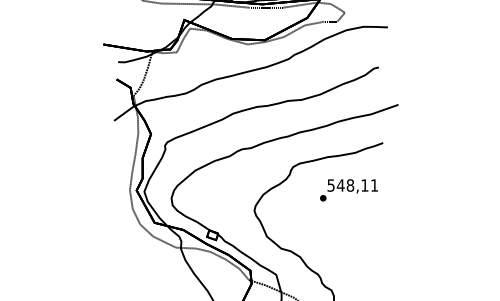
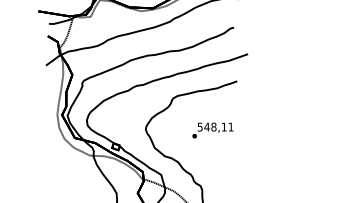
text: (348, 190) -> (212, 130), moved

